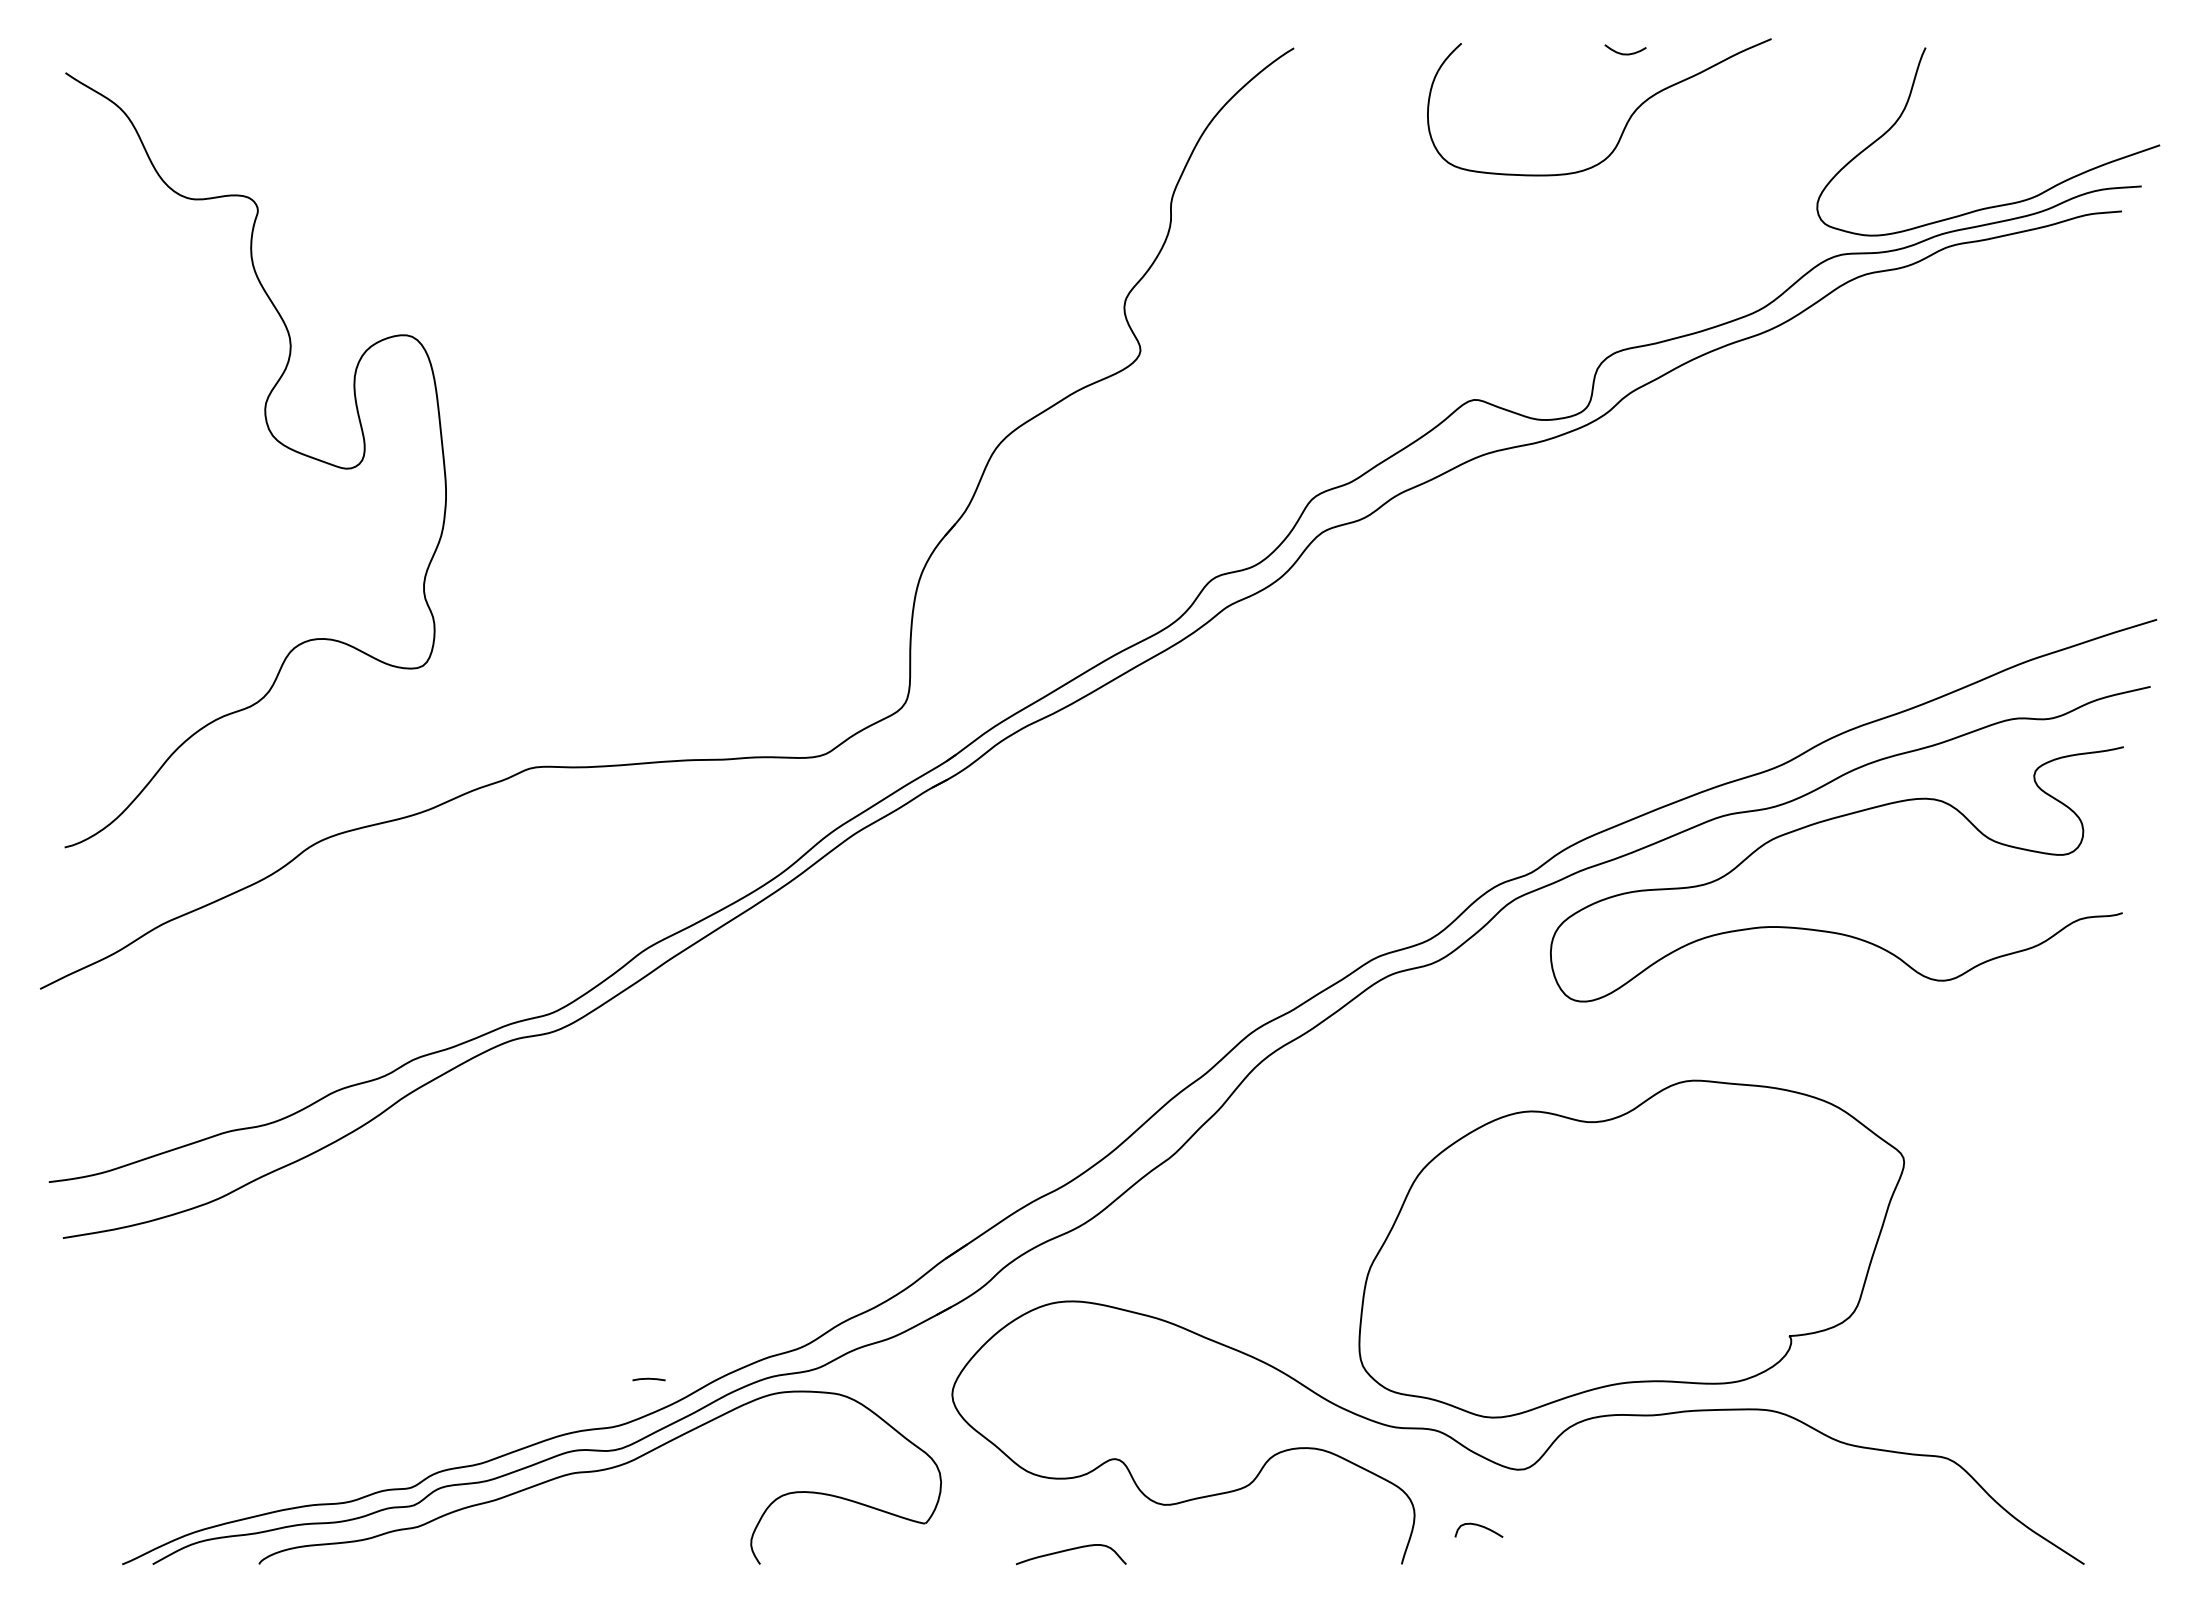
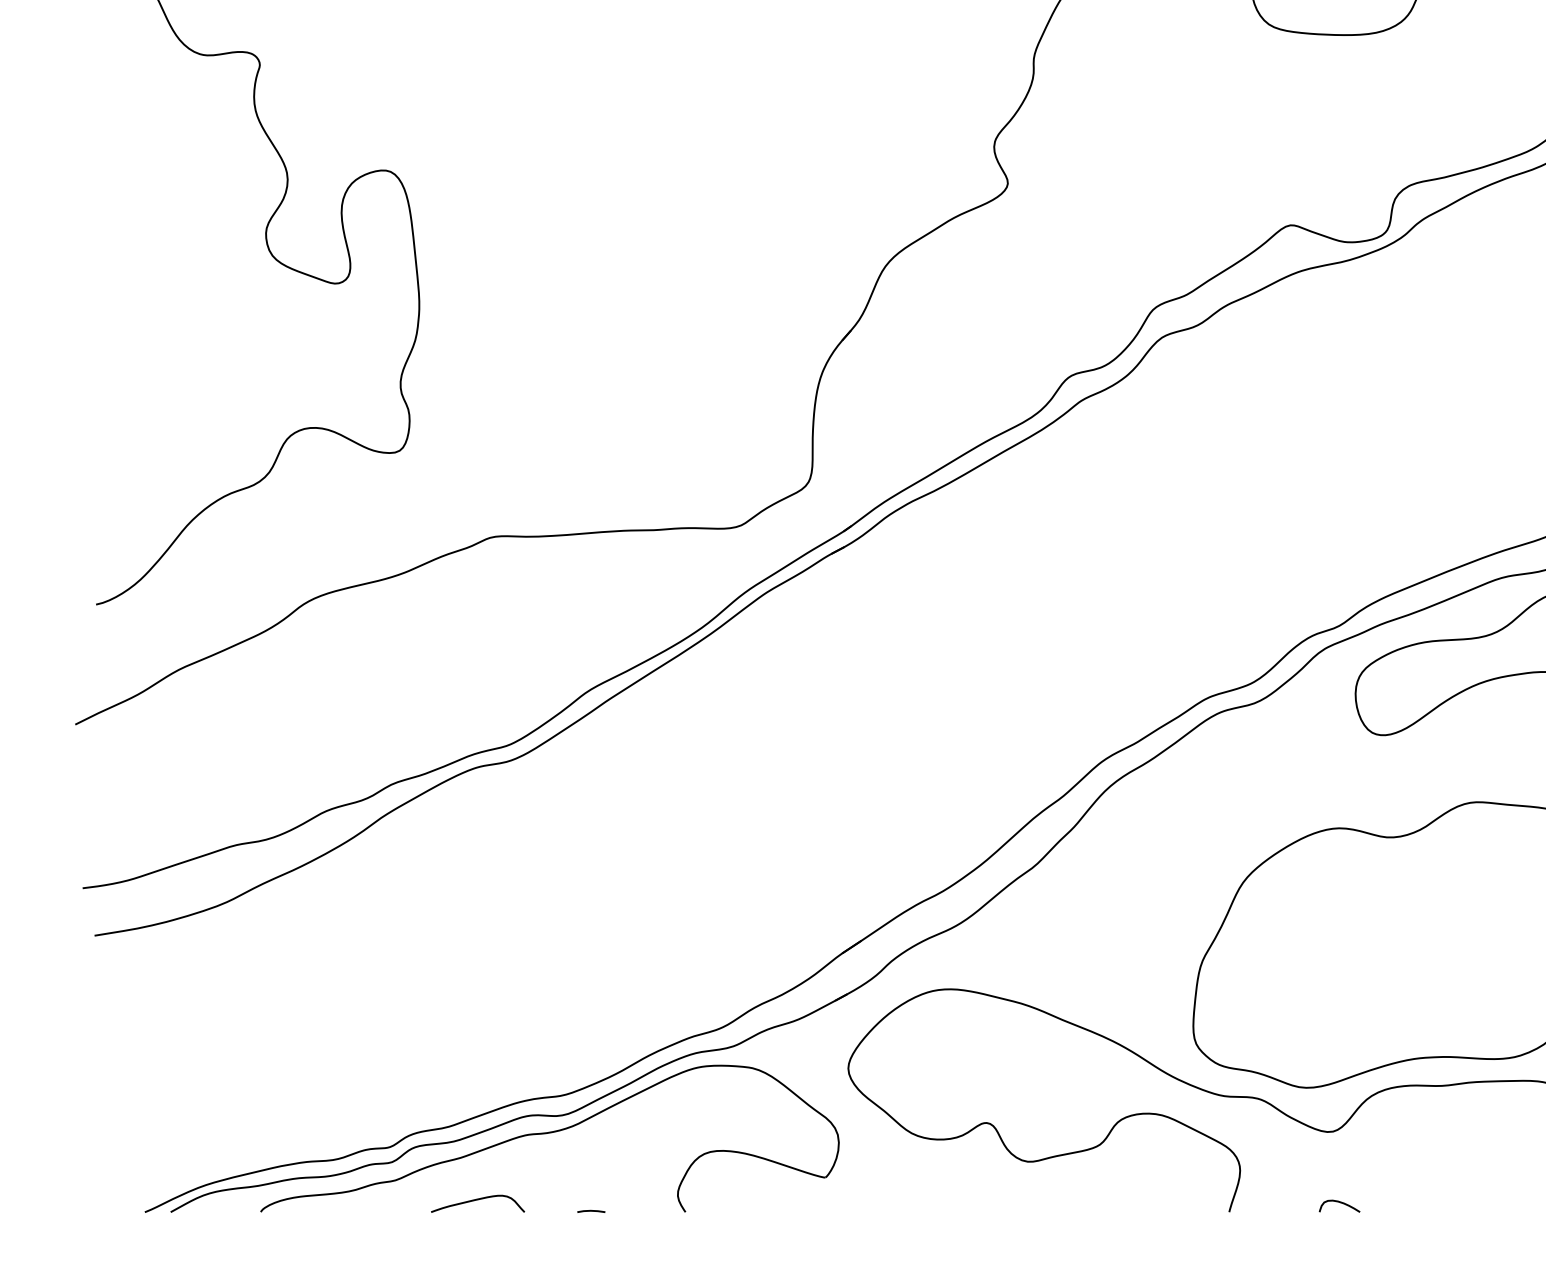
curve: (648, 1379) -> (590, 1211), moved
curve: (1478, 1526) -> (1339, 1202), moved
curve: (1070, 1550) -> (477, 1200), moved

